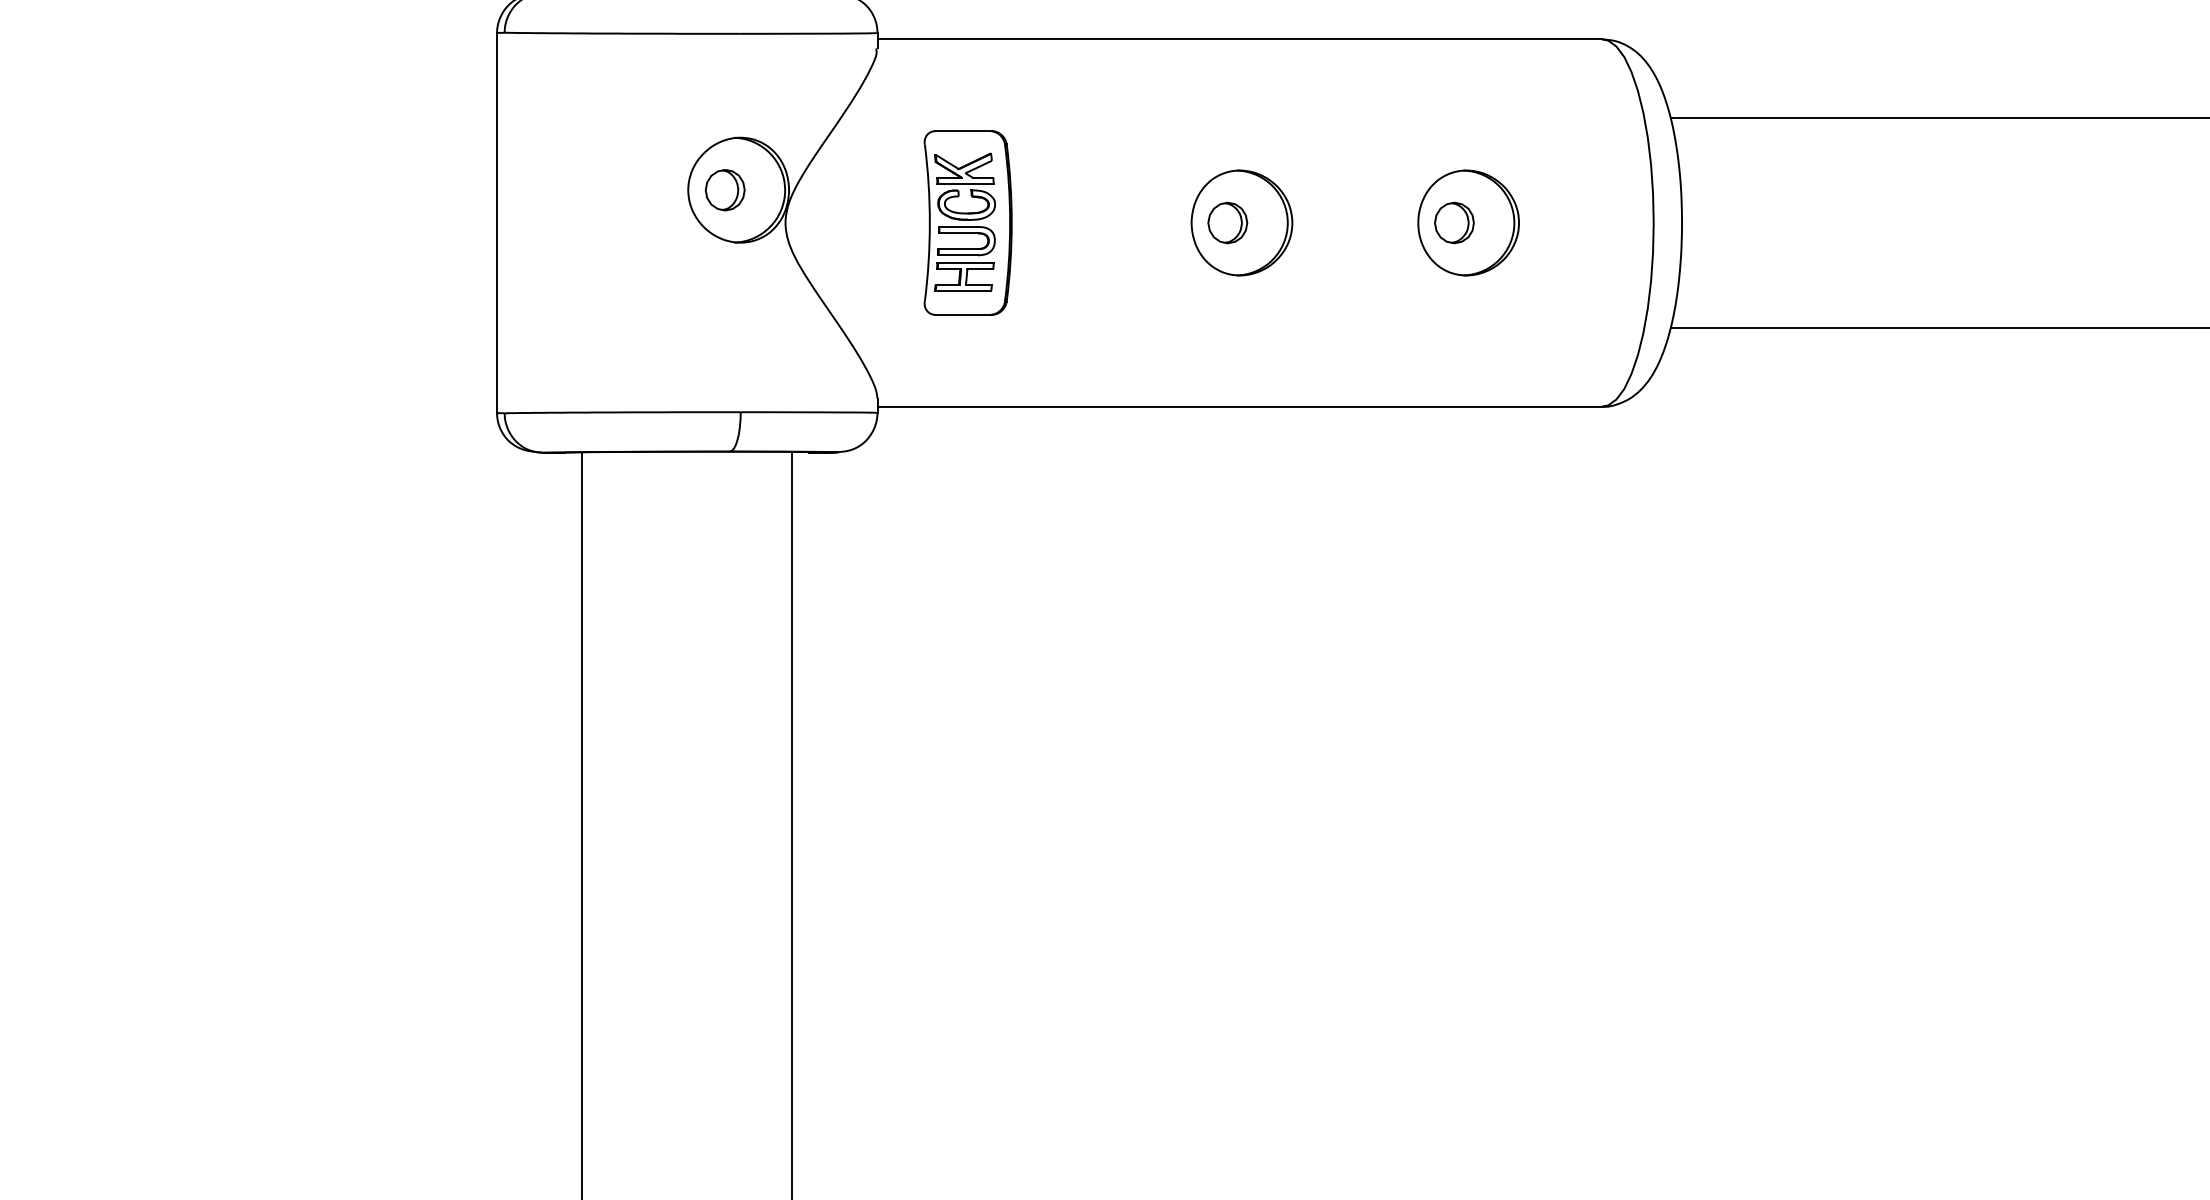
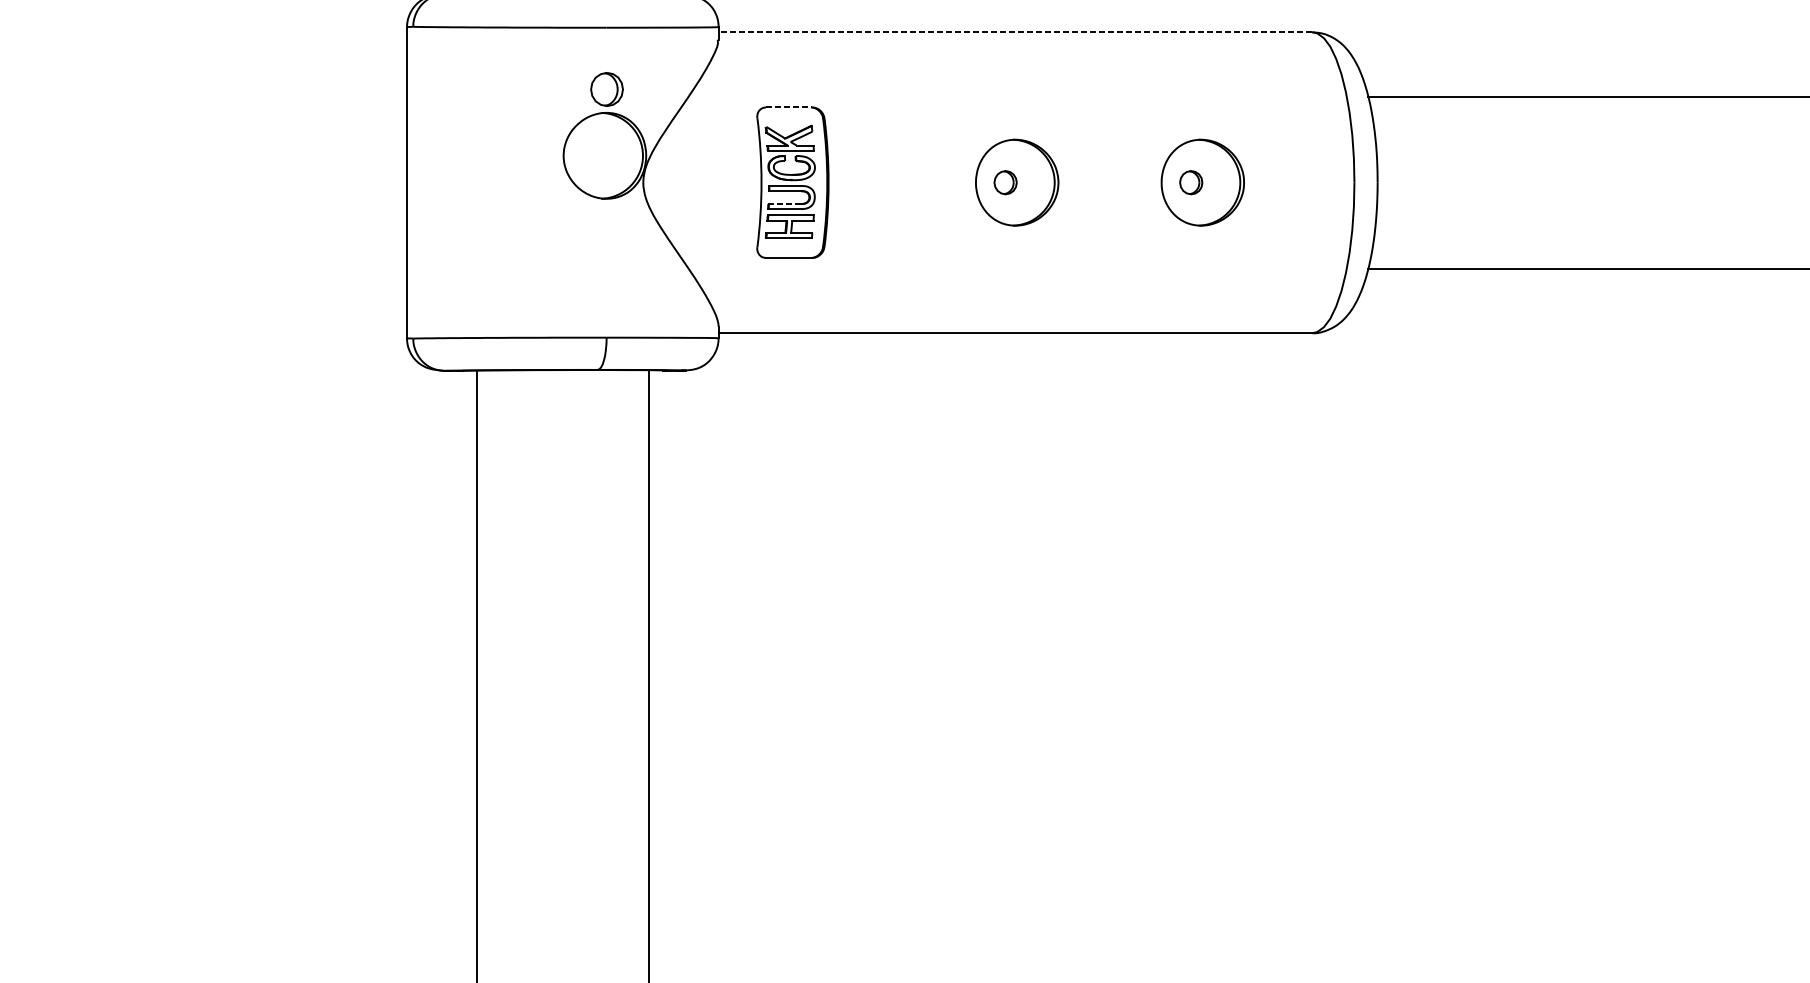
line: (1239, 39) -> (1015, 32), solid -> dashed
line: (964, 131) -> (789, 107), solid -> dashed
part: (724, 190) -> (606, 89), moved
part: (1227, 222) -> (1005, 182), size x0.7
part: (1454, 222) -> (1191, 182), size x0.7
line: (957, 249) -> (784, 204), solid -> dashed

